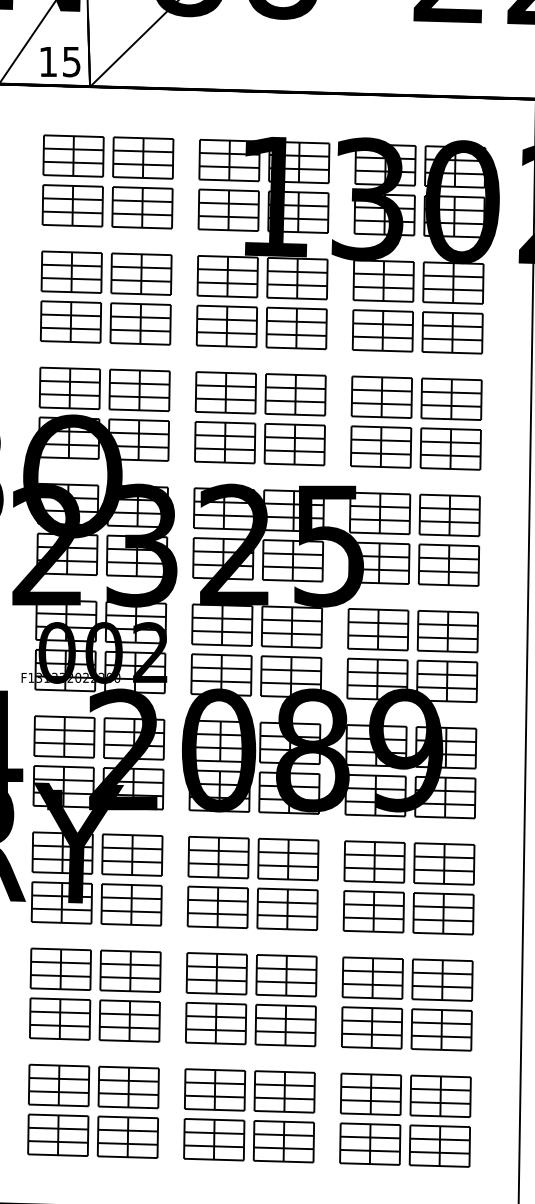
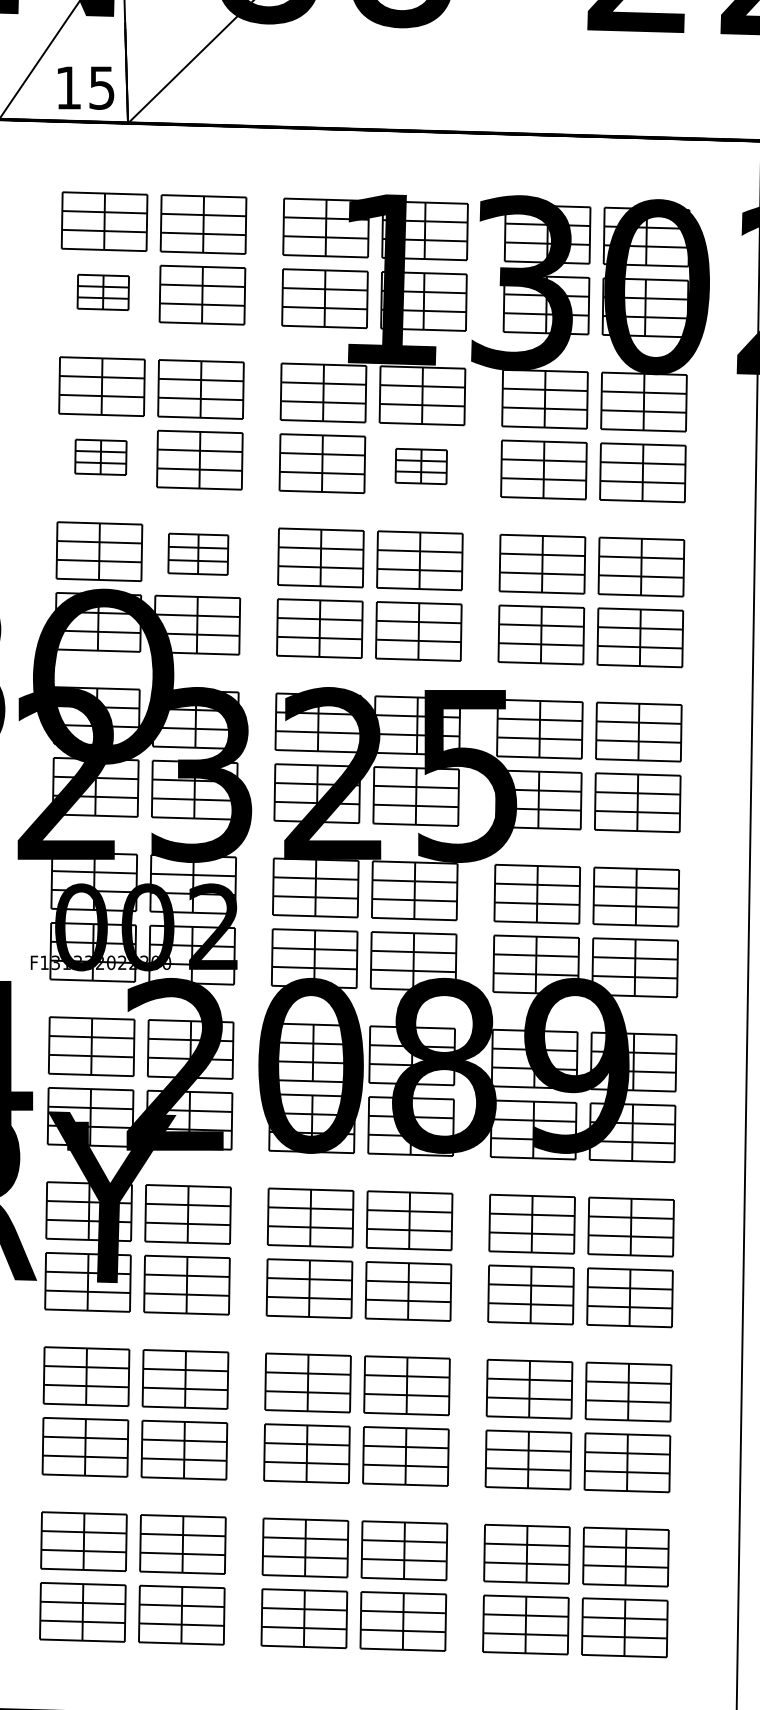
part: (72, 205) -> (103, 291), size x0.6
part: (70, 321) -> (100, 456), size x0.6
part: (296, 328) -> (421, 466), size x0.6
part: (139, 389) -> (198, 553), size x0.7

